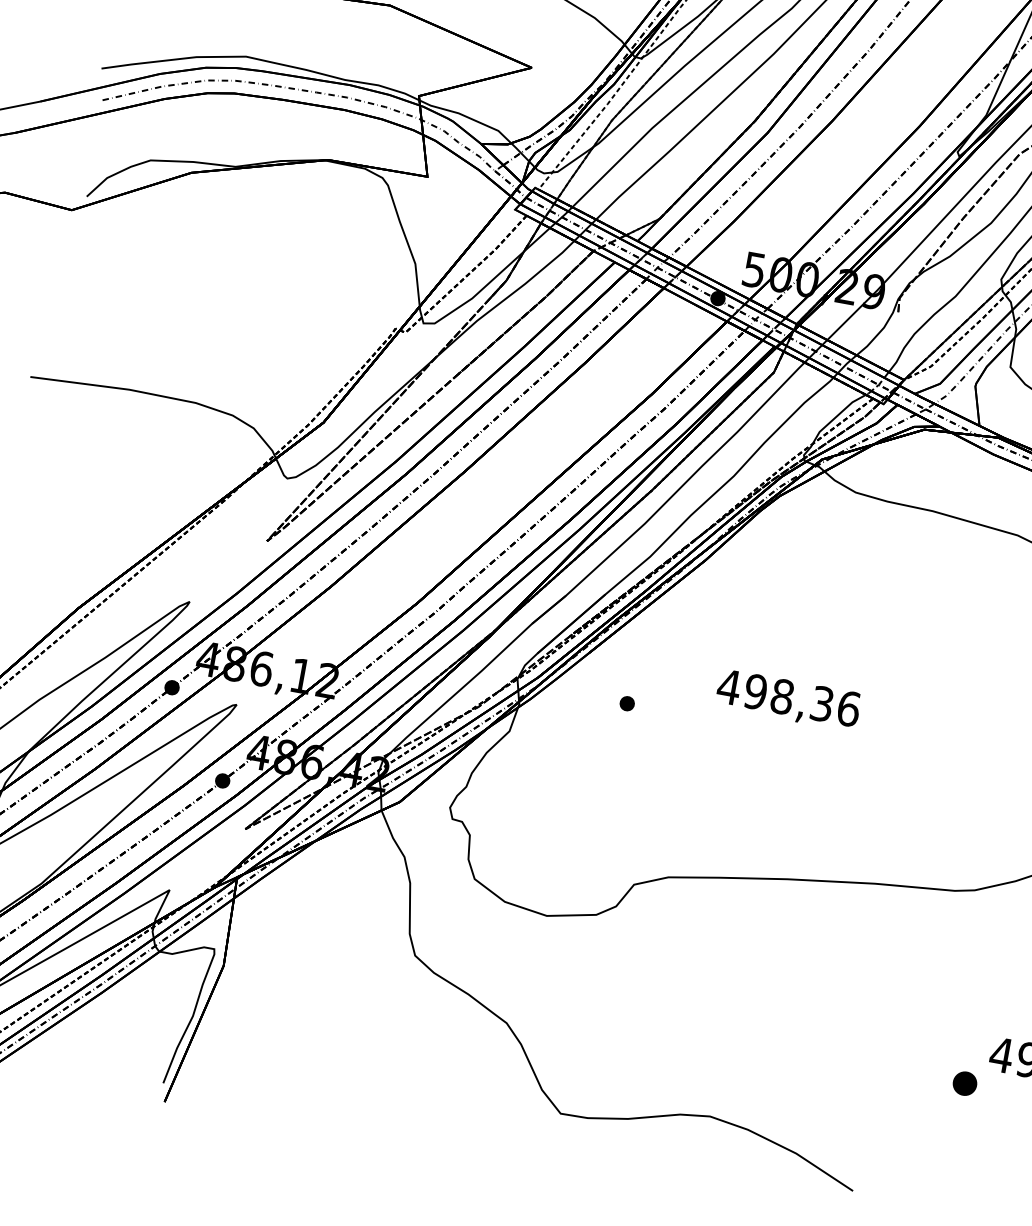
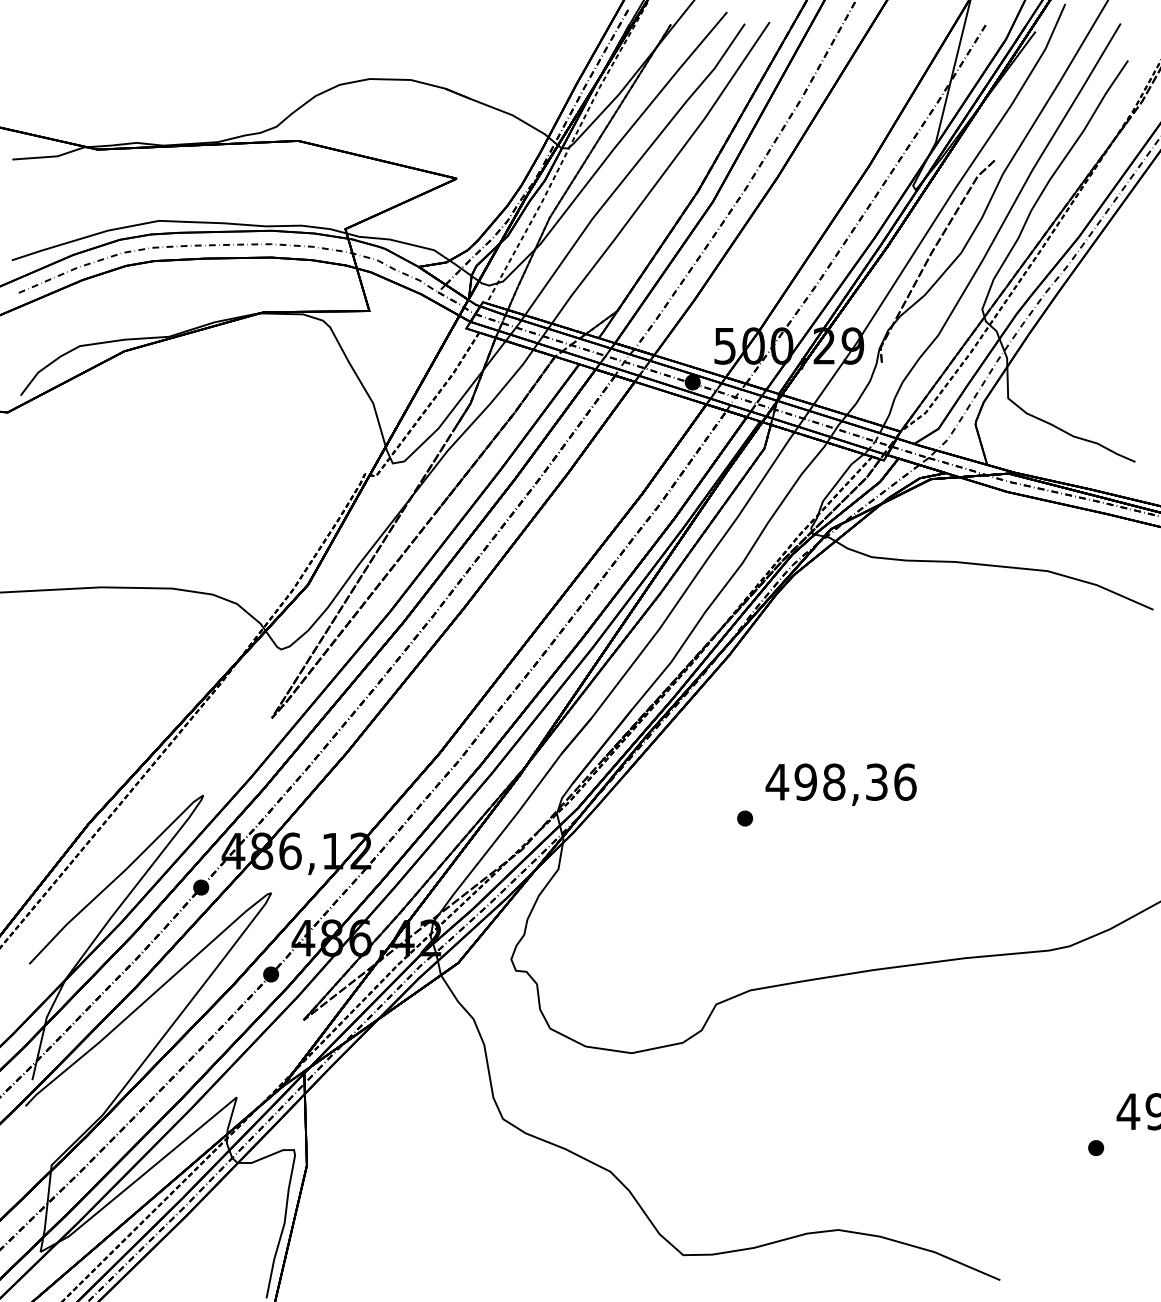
part: (626, 703) -> (744, 818), moved
part: (965, 1083) -> (1096, 1147), size x0.62

